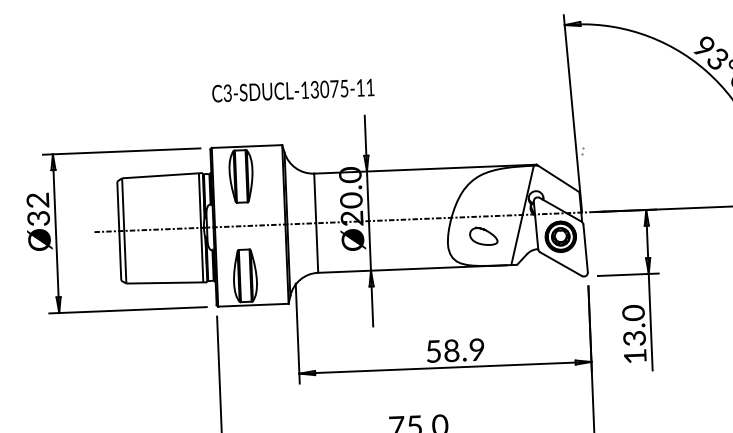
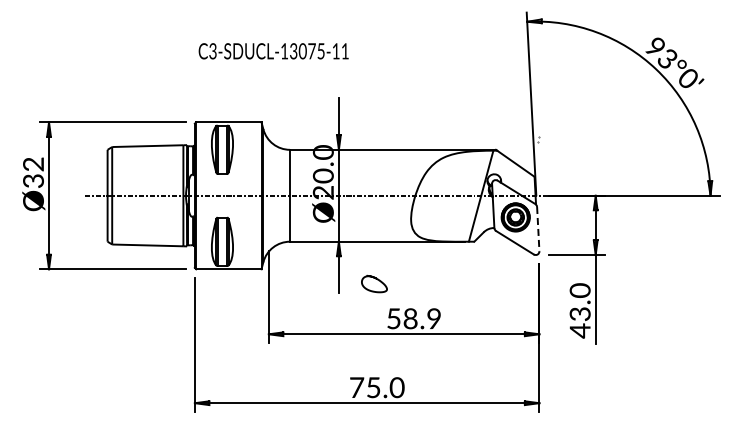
text: (293, 90) -> (273, 51), moved
curve: (484, 231) -> (375, 279), moved
line: (585, 248) -> (538, 229), solid -> dashed
text: (634, 356) -> (579, 330), 13.0 -> 43.0

